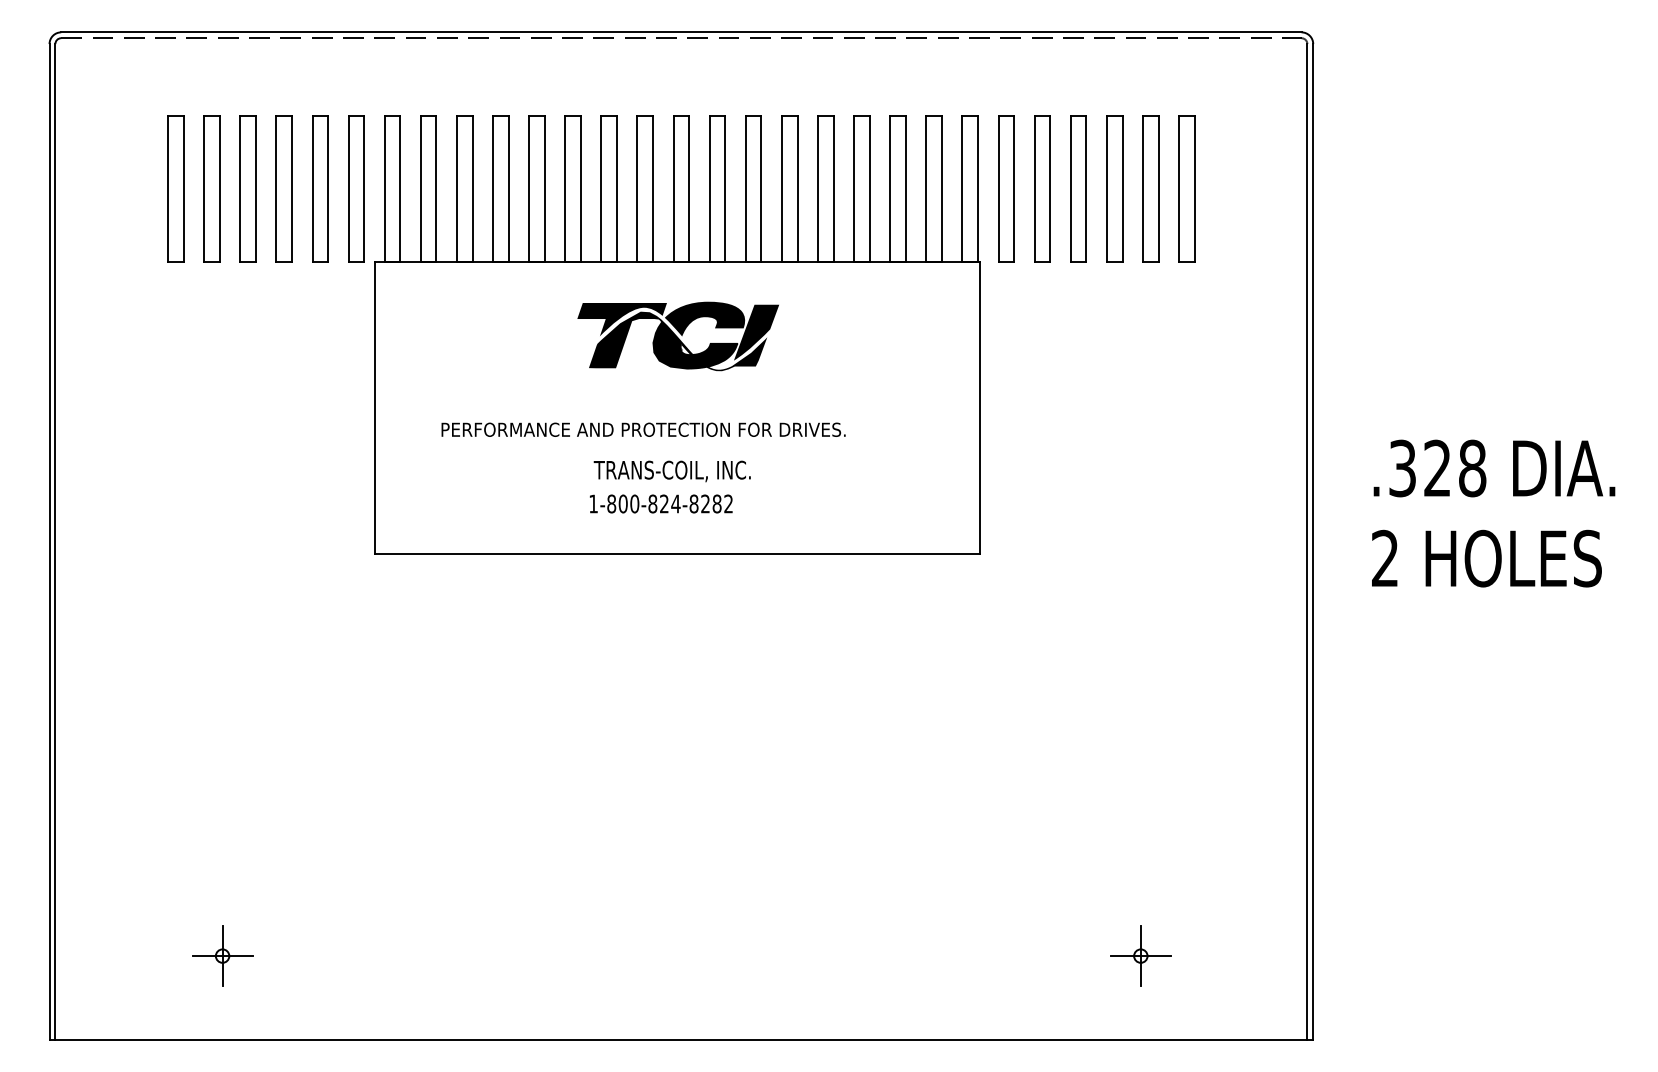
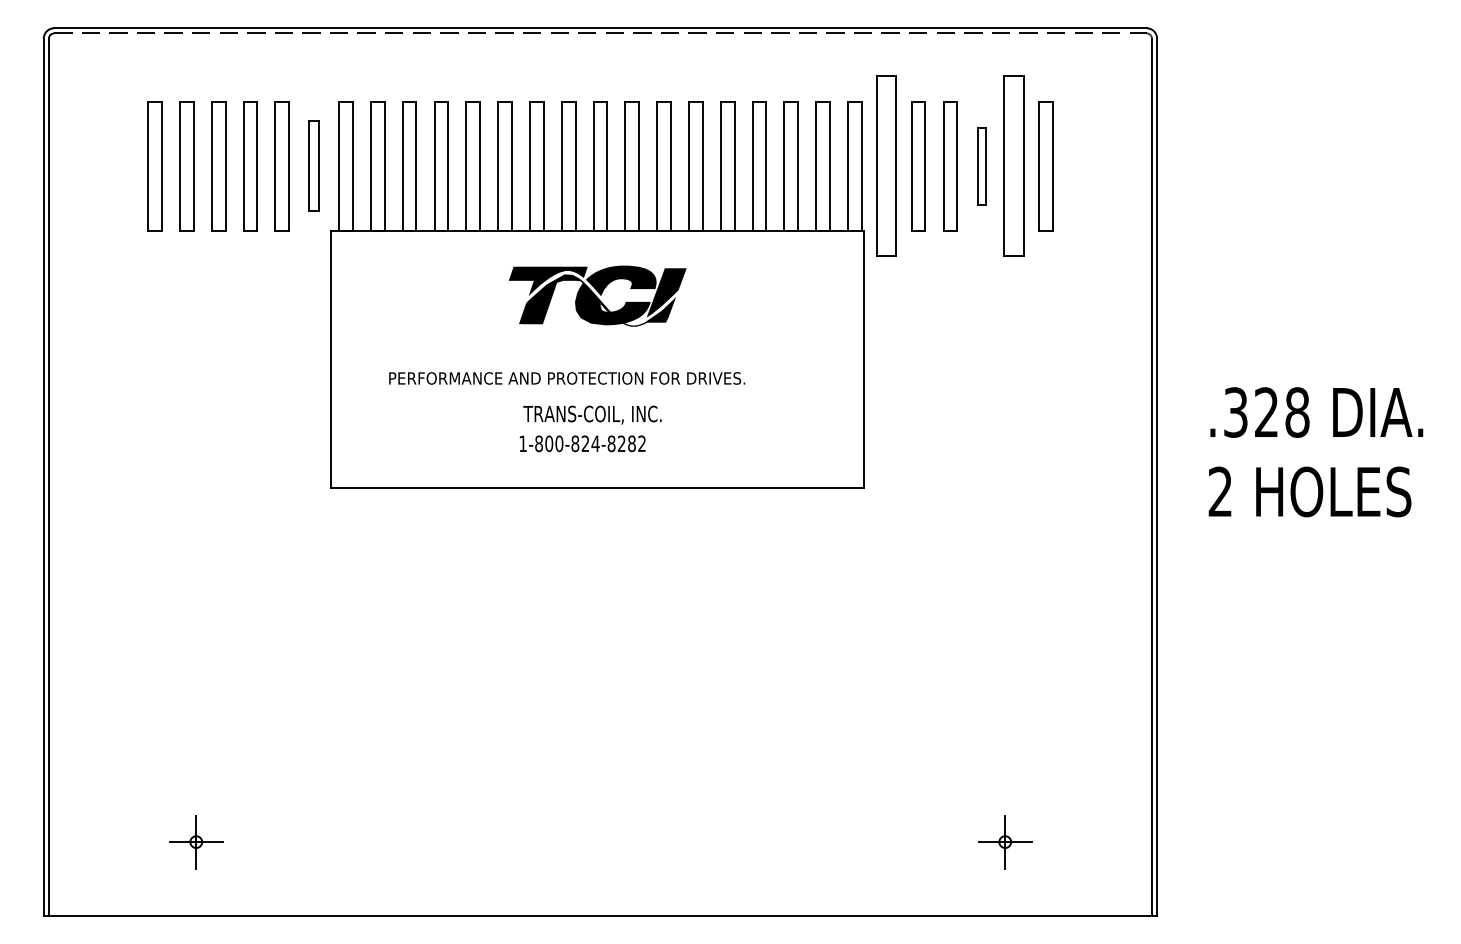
part: (355, 189) -> (313, 166), size x0.7
part: (1006, 189) -> (886, 166), size x1.4
part: (1113, 189) -> (981, 166), size x0.6
part: (1150, 189) -> (1013, 166), size x1.4

